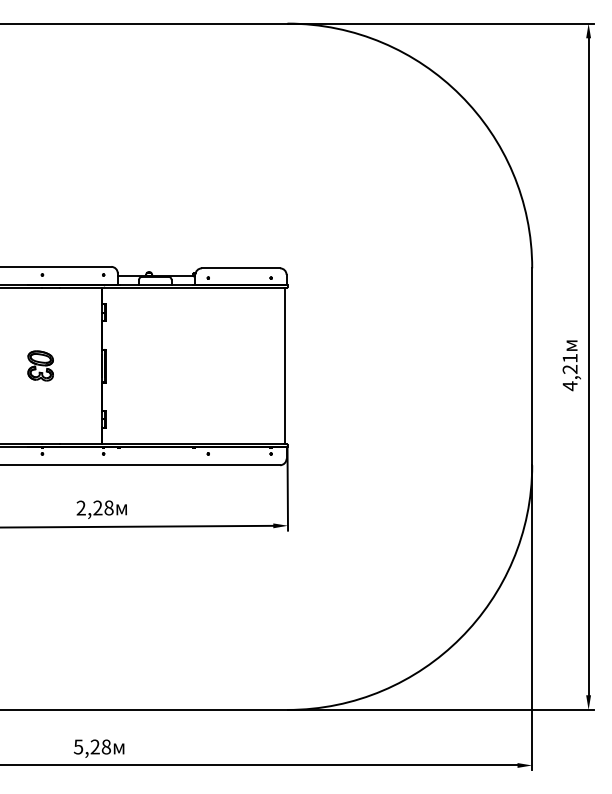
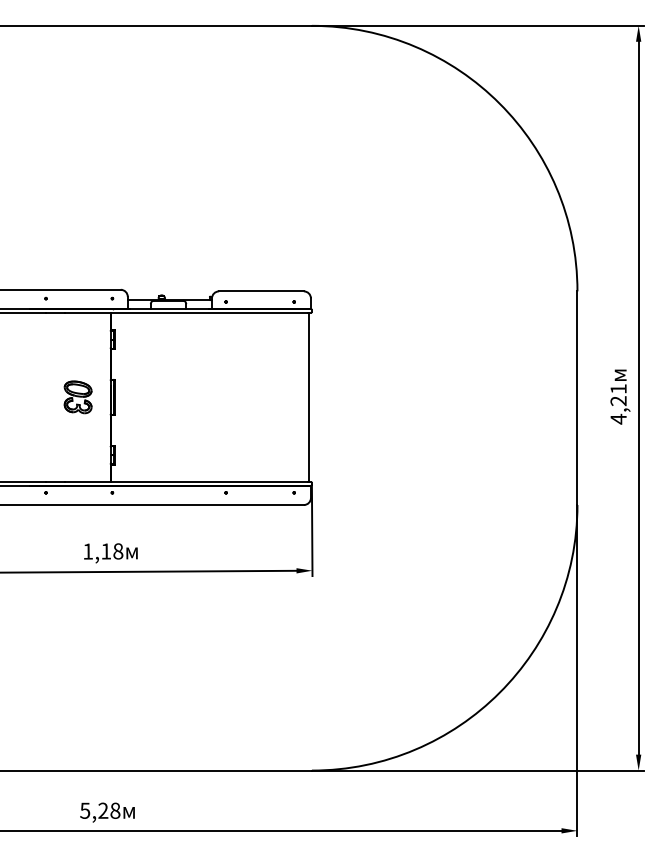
part: (40, 366) -> (77, 397), moved
text: (89, 508) -> (97, 551), 2,28 -> 1,18

